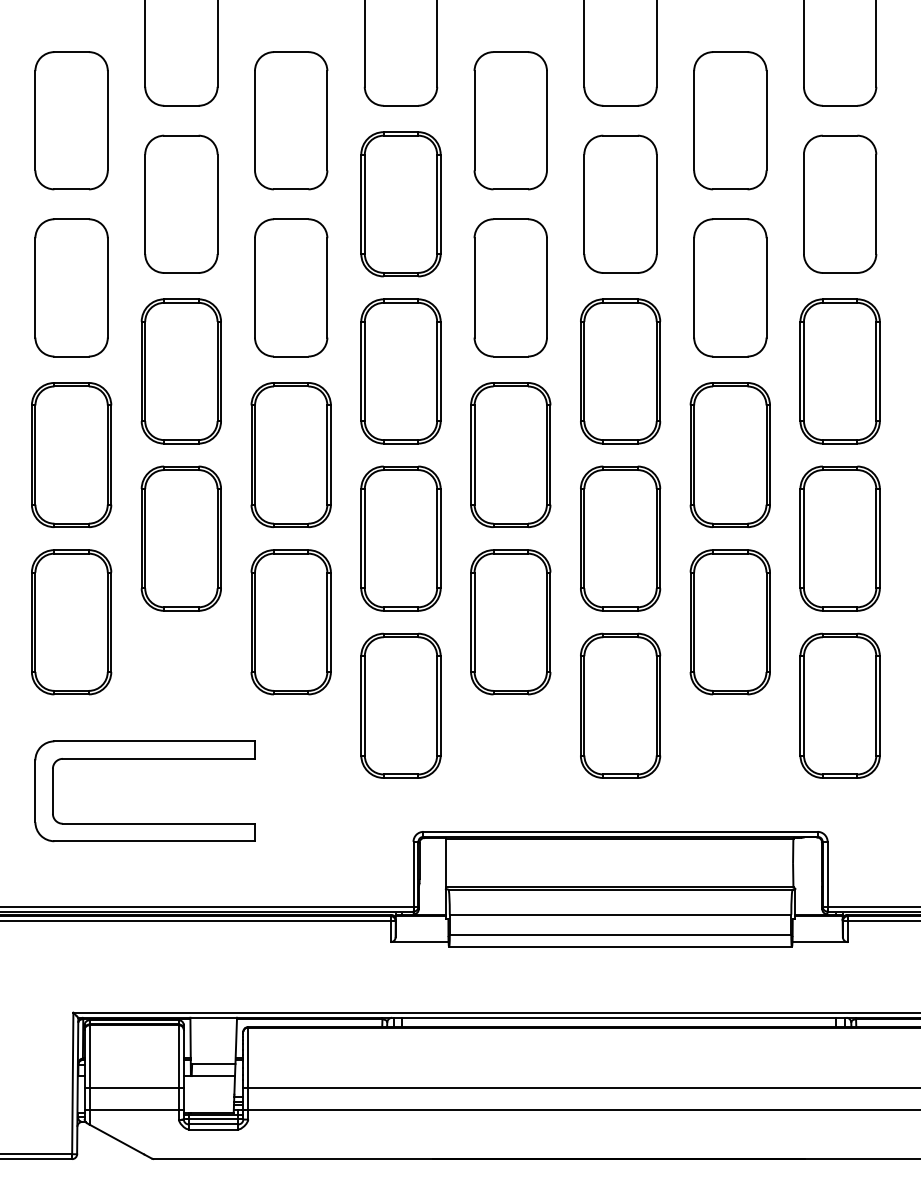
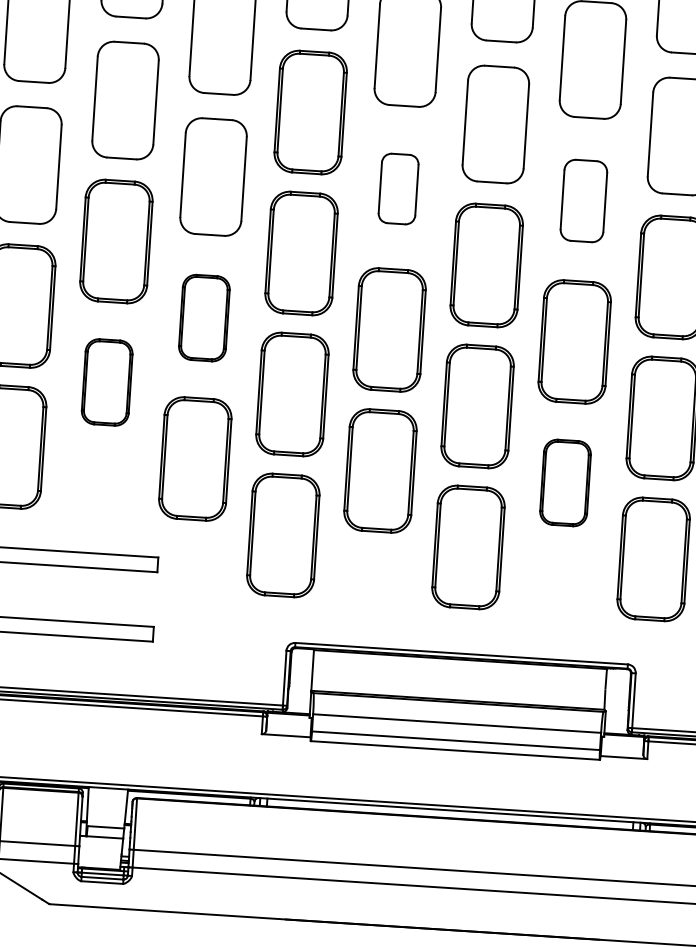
part: (510, 287) -> (398, 188), size x0.6
part: (730, 287) -> (584, 200), size x0.7
part: (290, 455) -> (203, 318), size x0.7
part: (180, 538) -> (106, 382), size x0.7
part: (729, 622) -> (564, 483), size x0.7

